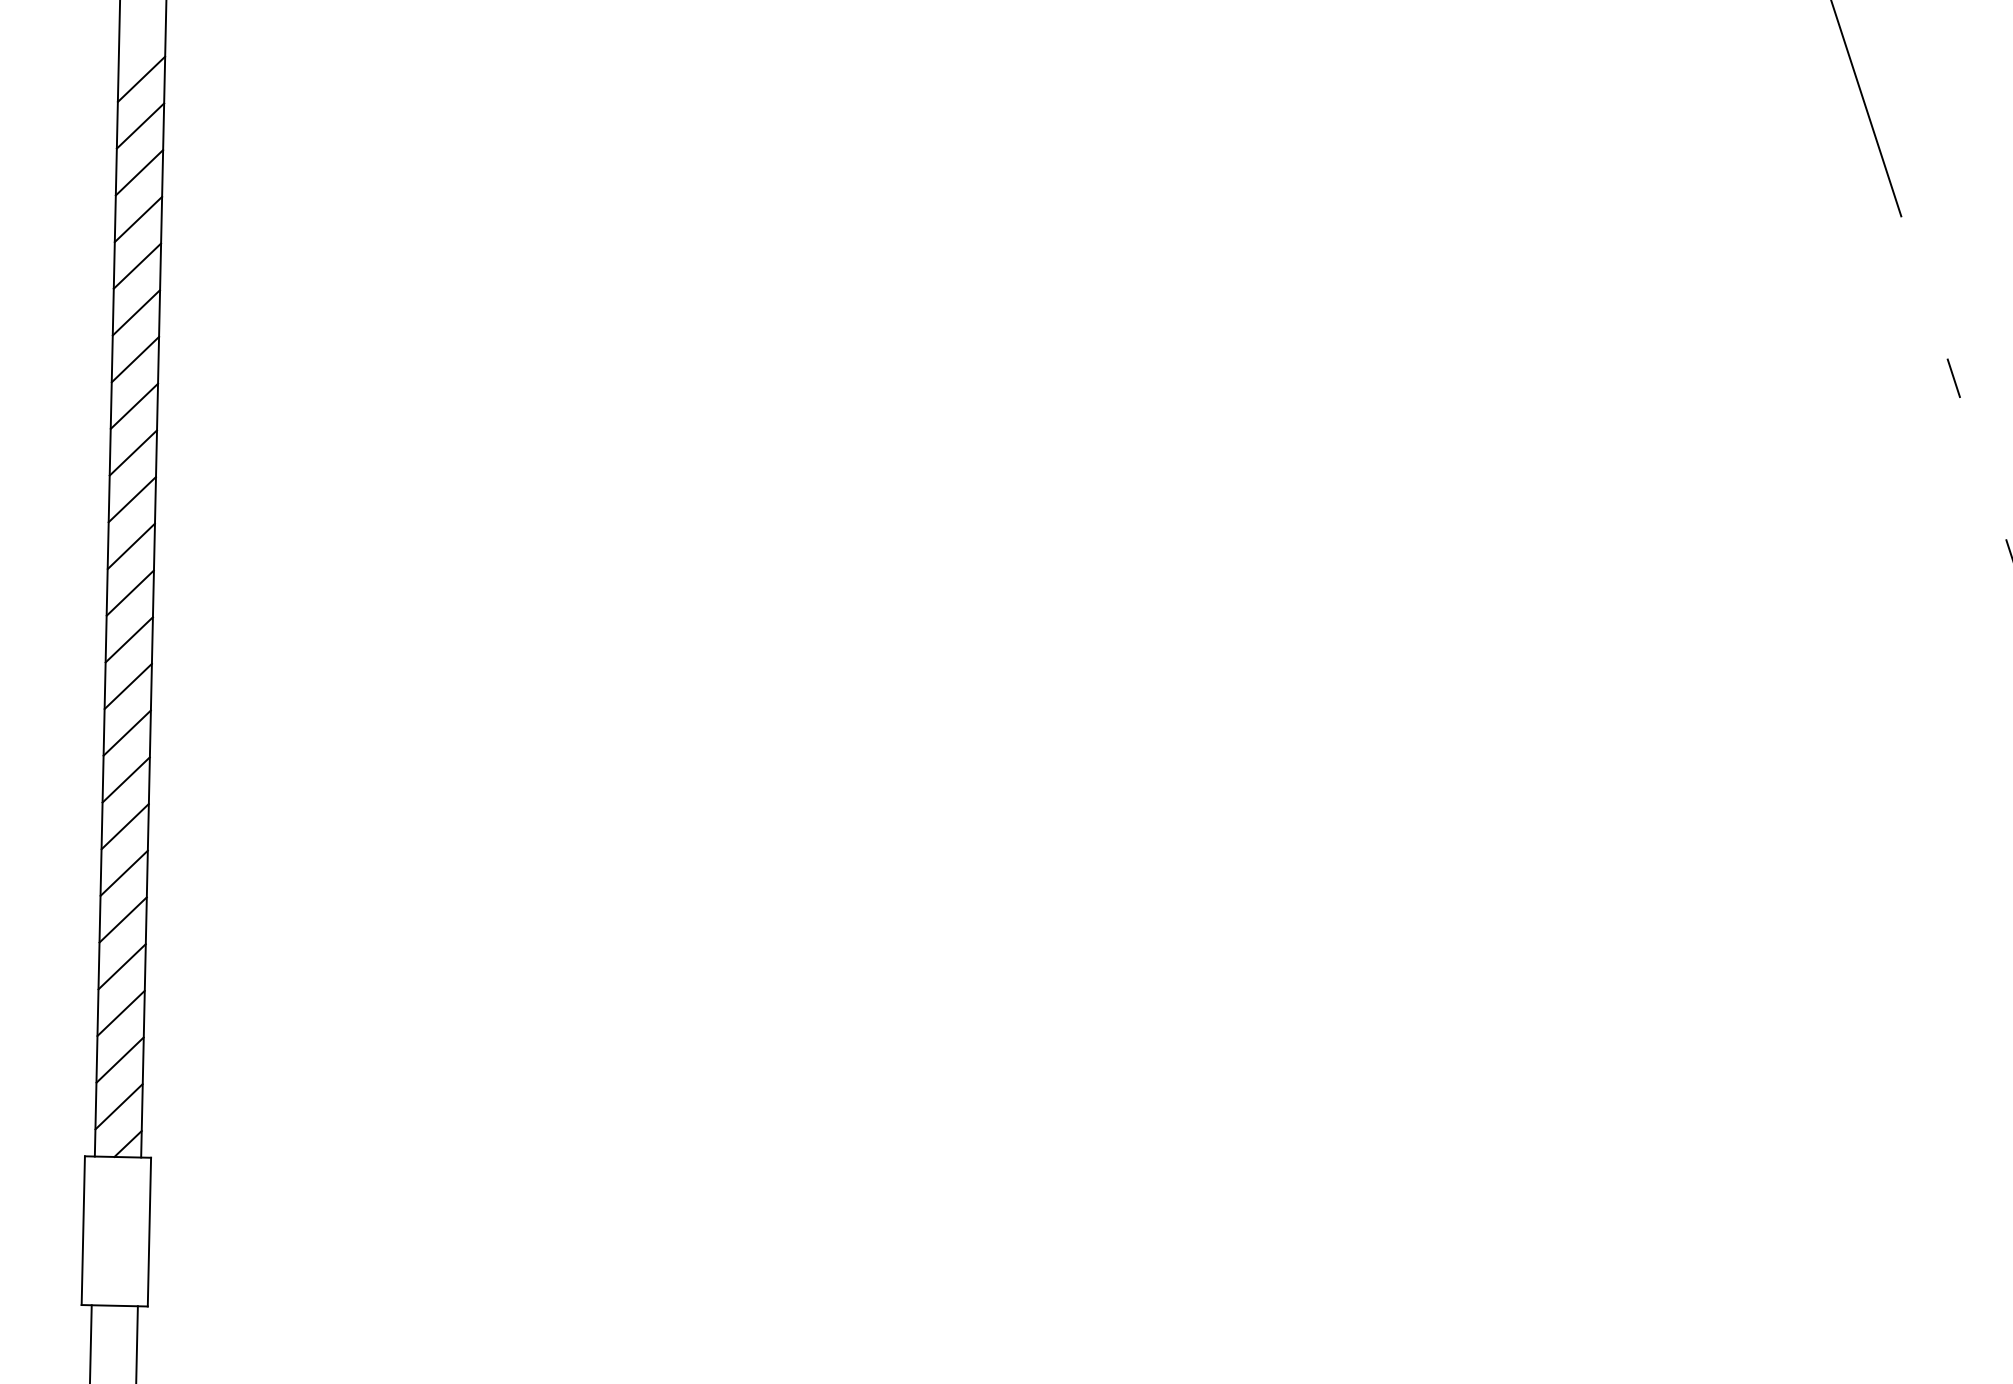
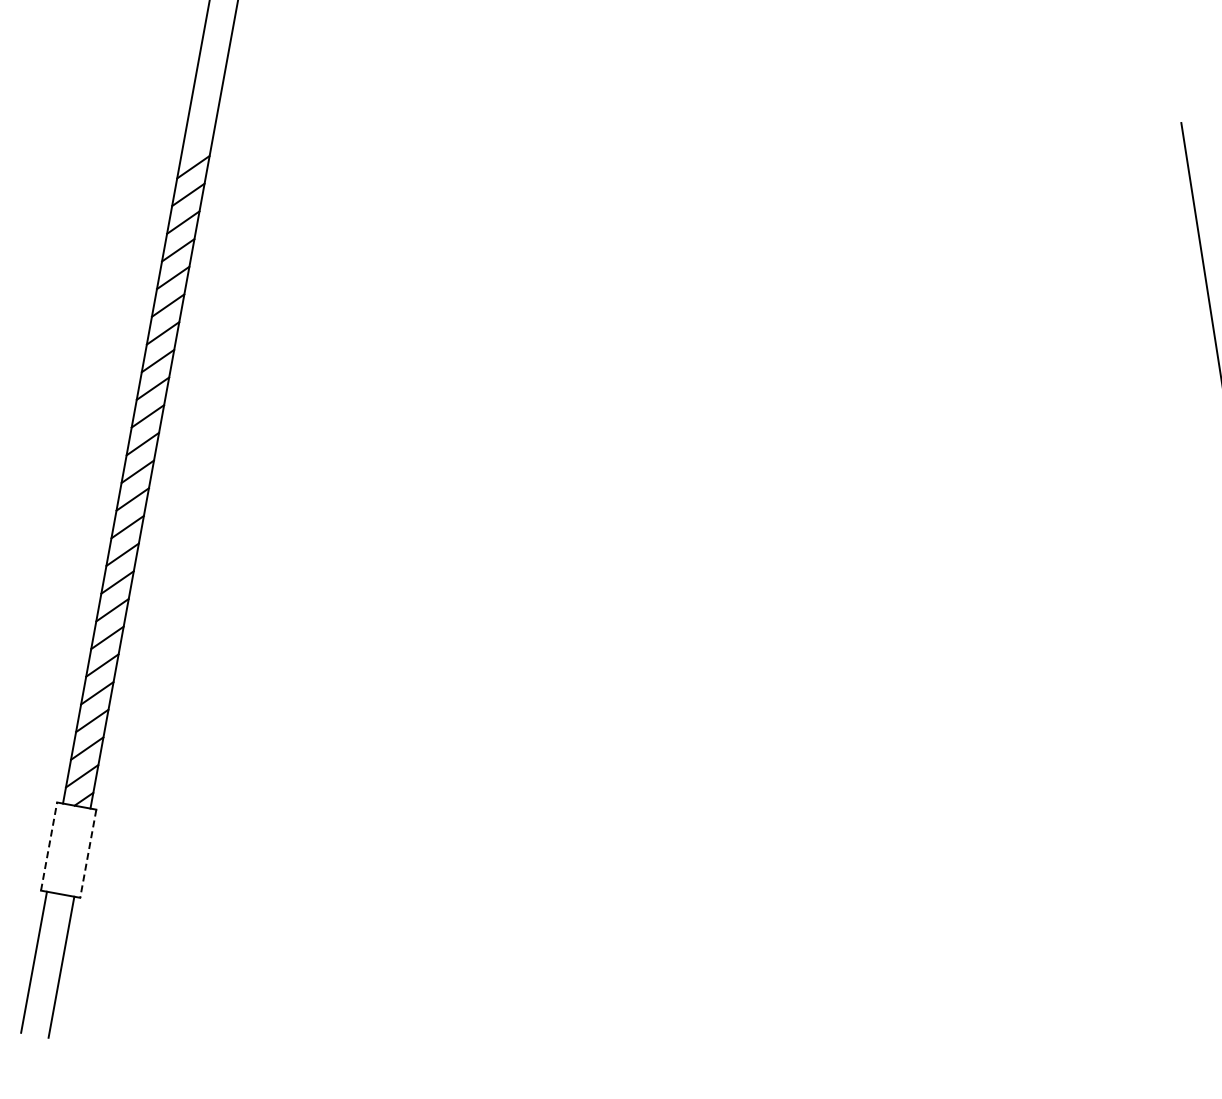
line: (83, 1230) -> (49, 846), solid -> dashed
line: (149, 1231) -> (88, 853), solid -> dashed

